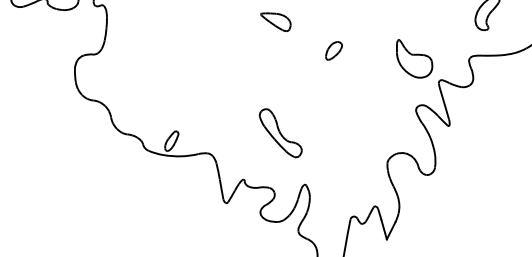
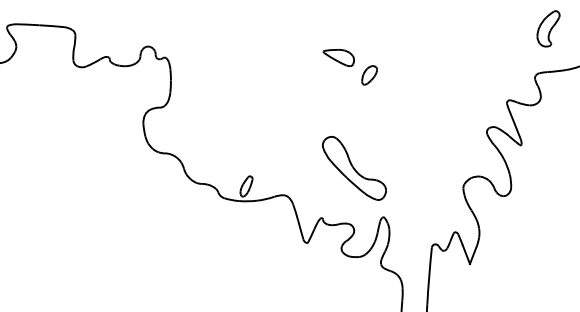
part: (333, 51) -> (369, 75), moved
part: (413, 58) -> (479, 81), removed
part: (280, 132) -> (353, 167), size x1.4

